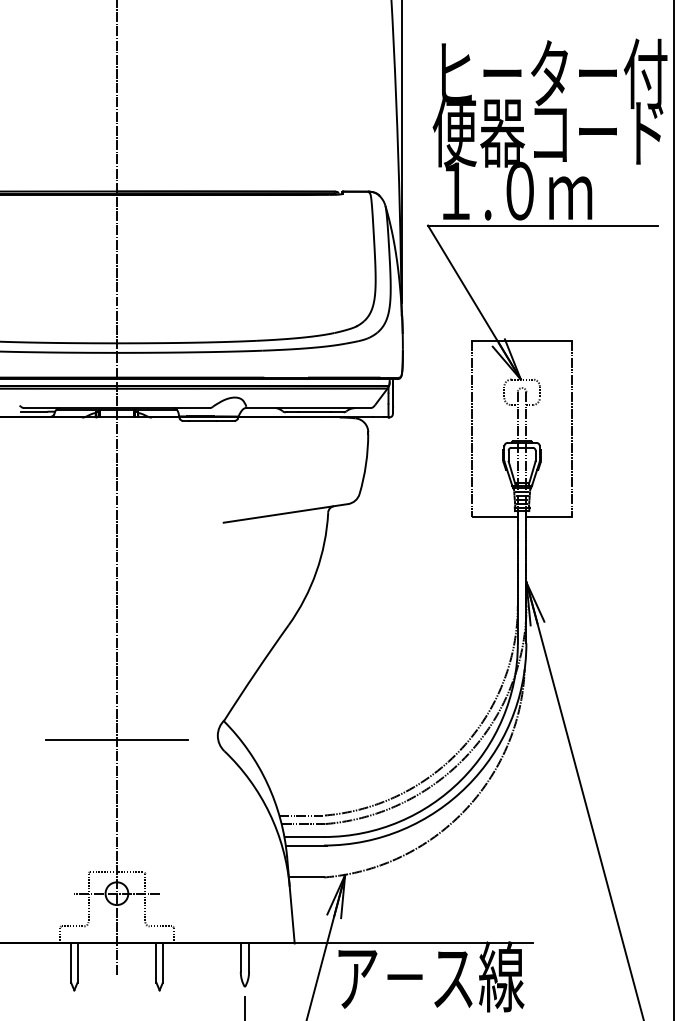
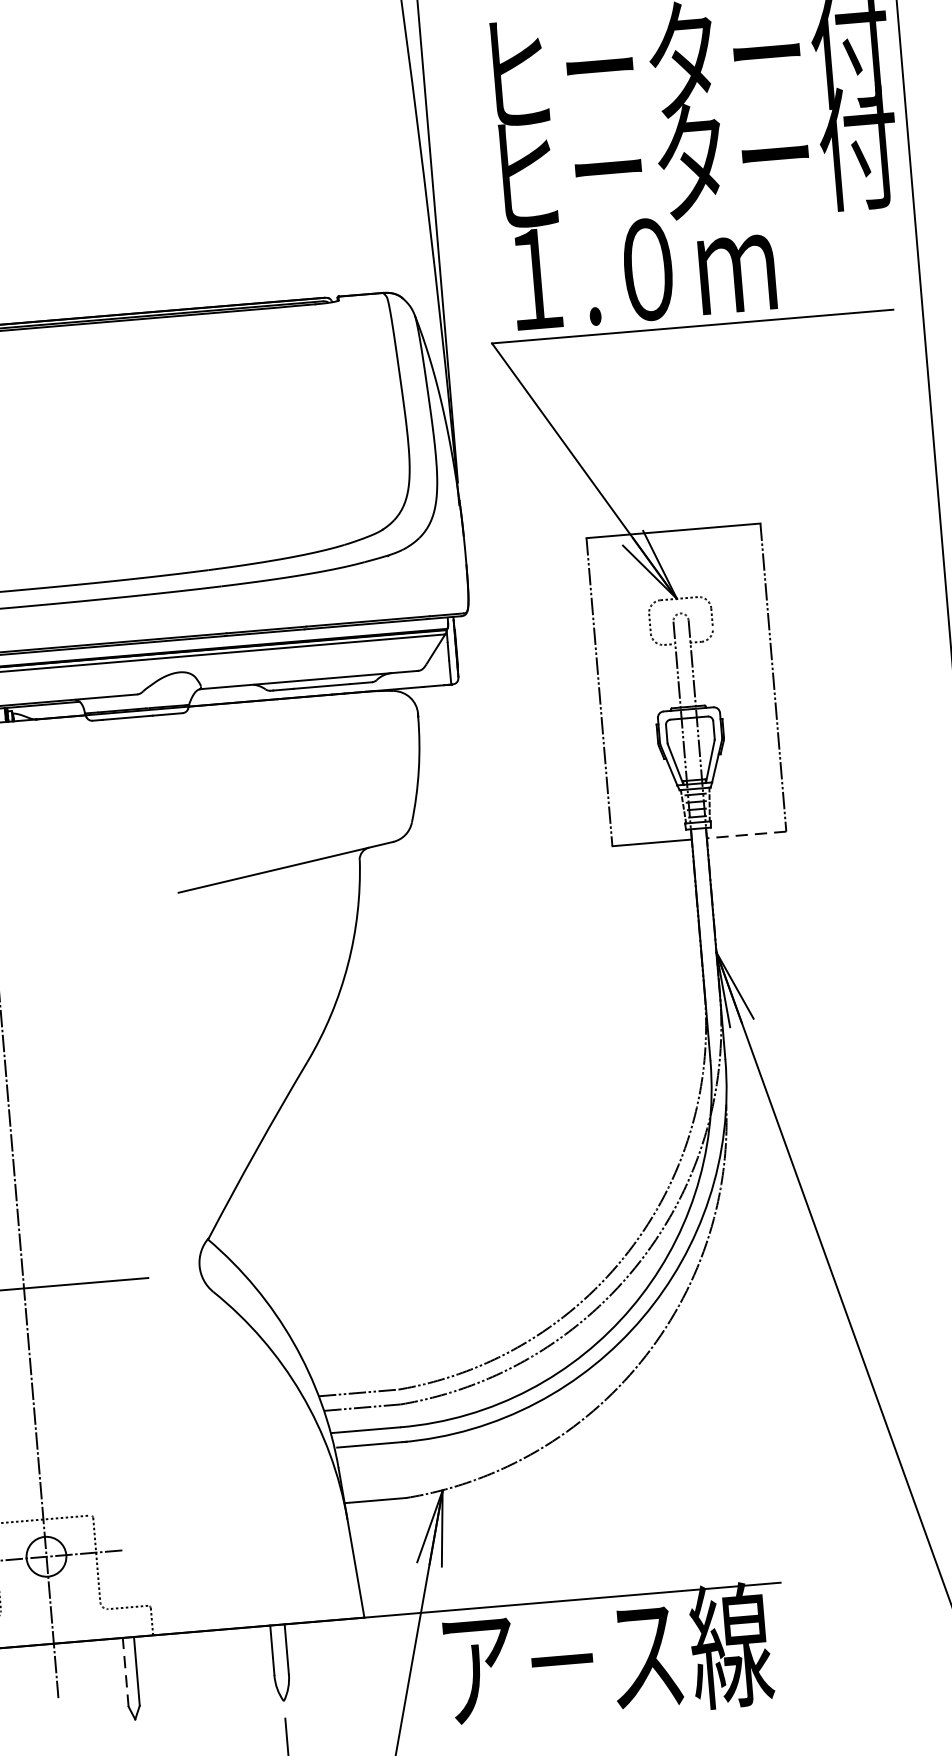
text: (549, 131) -> (690, 161), 便器コード -> ヒーター付
line: (549, 516) -> (747, 834), solid -> dashed
line: (156, 963) -> (125, 1672), solid -> dashed

